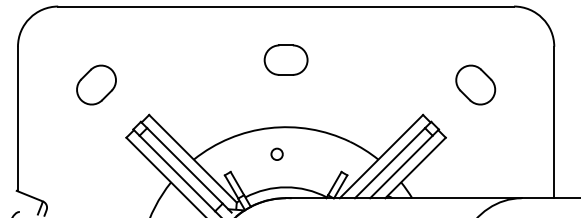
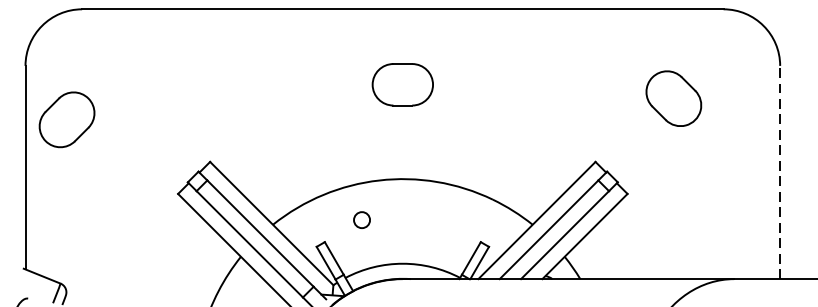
part: (96, 84) -> (67, 119), moved
part: (475, 84) -> (673, 97), moved
line: (554, 122) -> (780, 172), solid -> dashed
circle: (276, 153) -> (361, 218), moved

